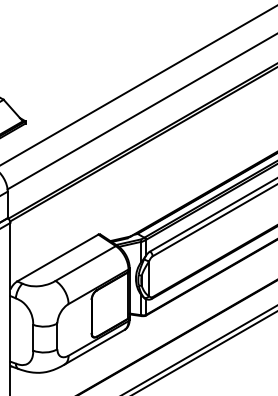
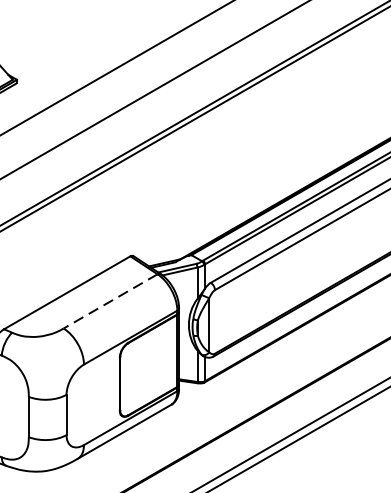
line: (85, 263) -> (110, 301), solid -> dashed

